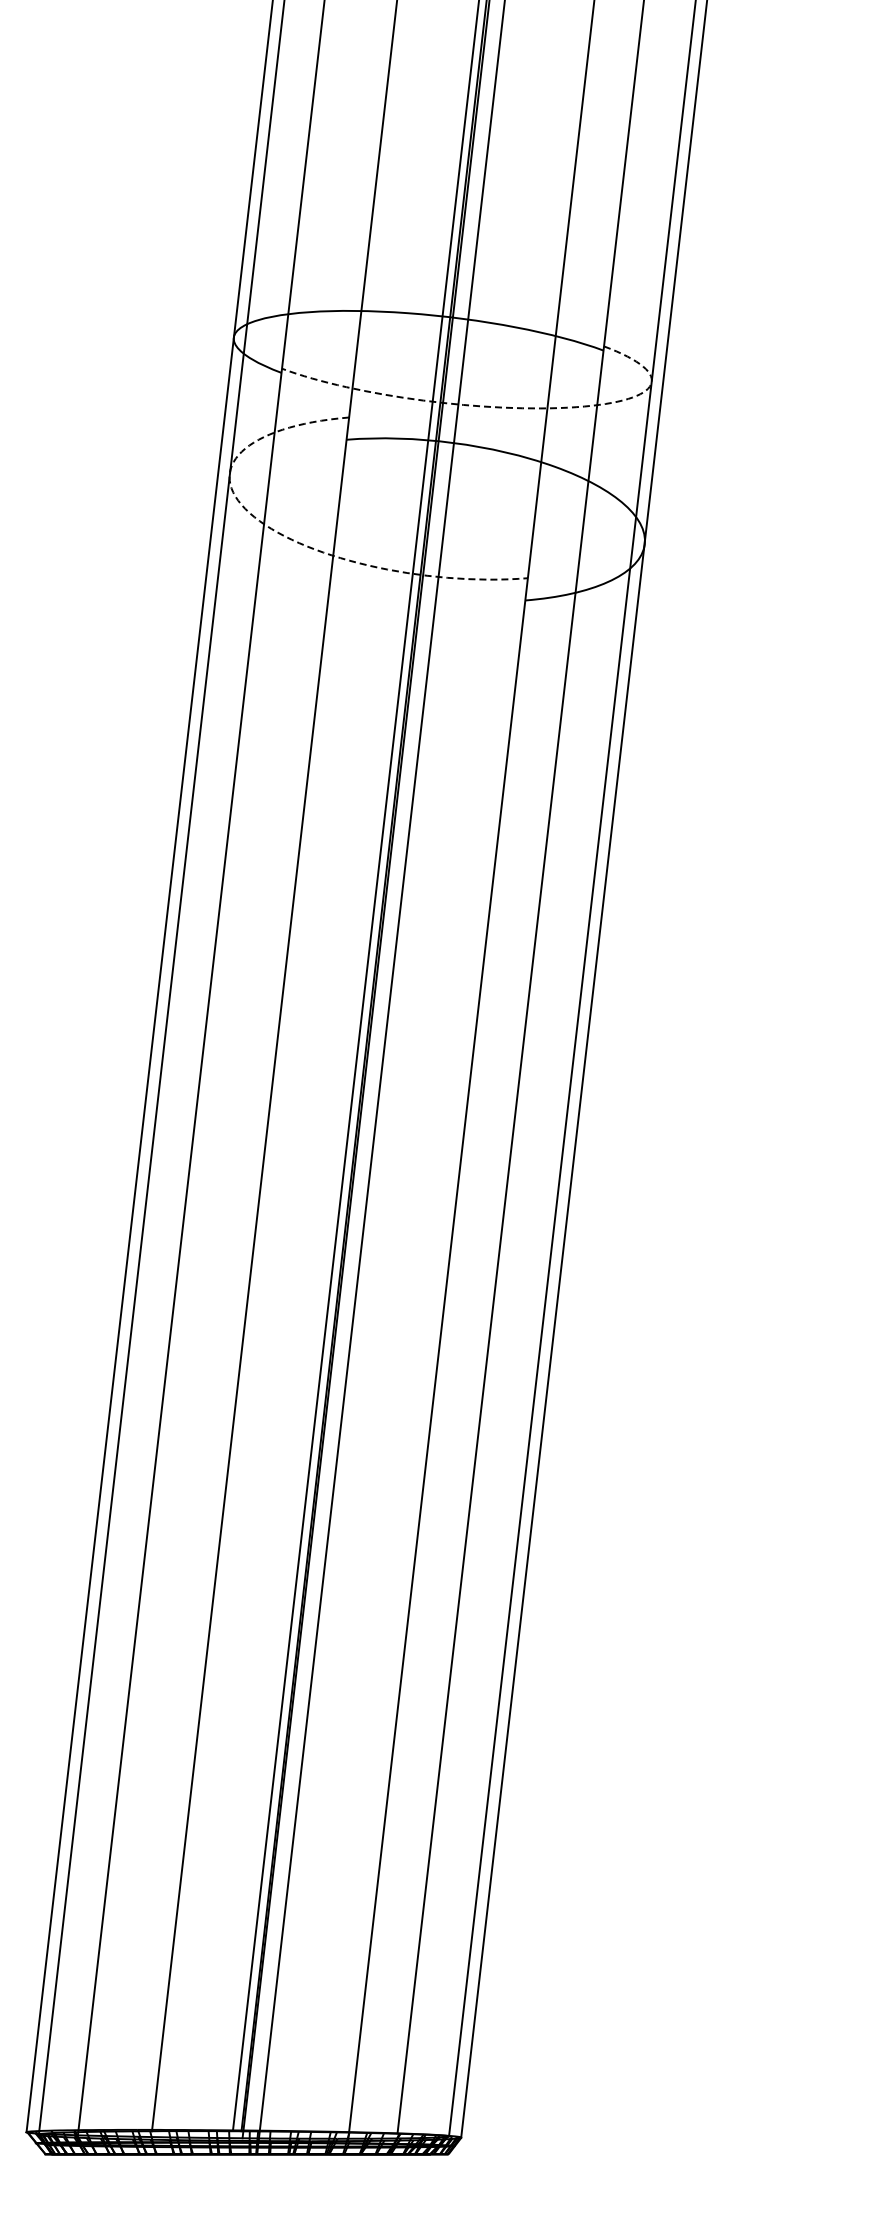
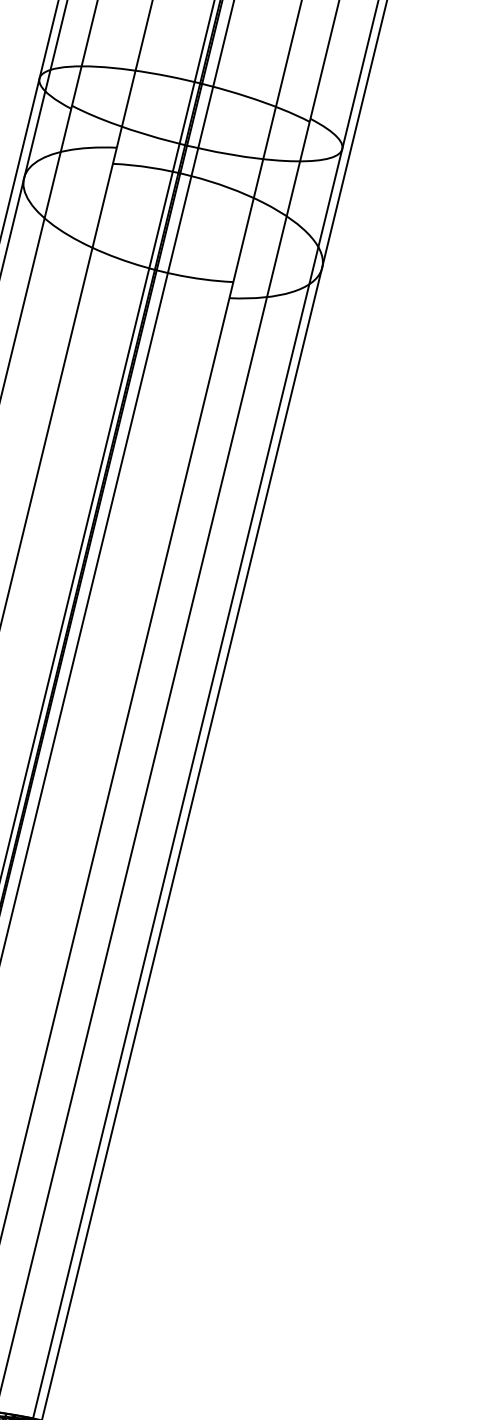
arc: (516, 408) -> (240, 156), dashed -> solid
arc: (280, 533) -> (55, 226), dashed -> solid

